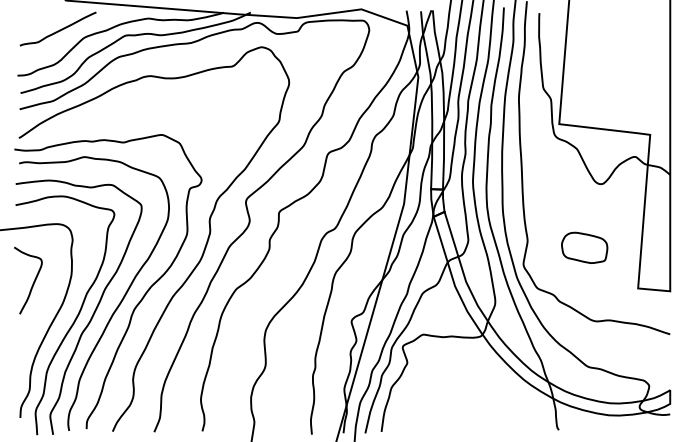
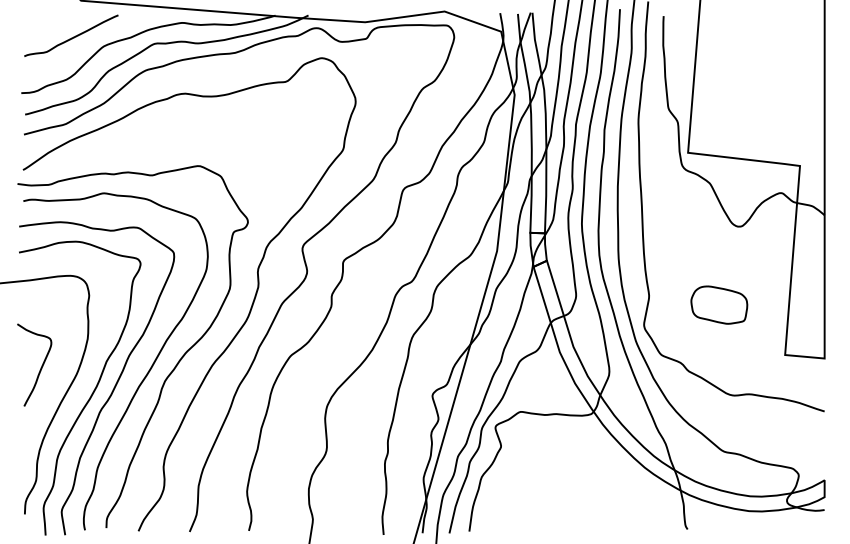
curve: (32, 283) -> (39, 368), moved

